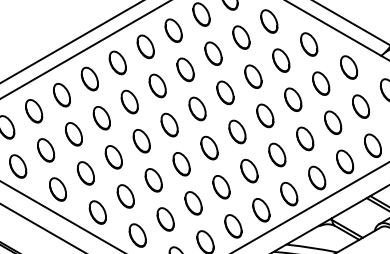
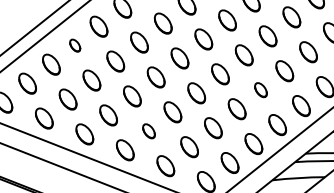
part: (61, 94) -> (74, 45), size x0.6
part: (249, 170) -> (260, 89), size x0.7
part: (125, 196) -> (148, 131), size x0.7

